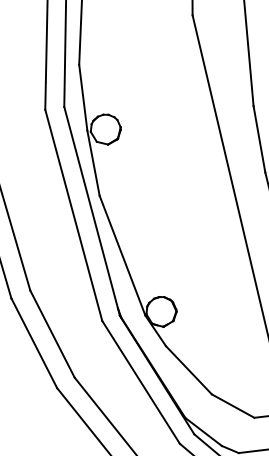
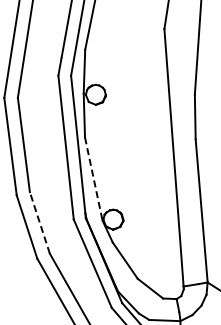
line: (122, 256) -> (93, 179), solid -> dashed
line: (51, 333) -> (39, 222), solid -> dashed

